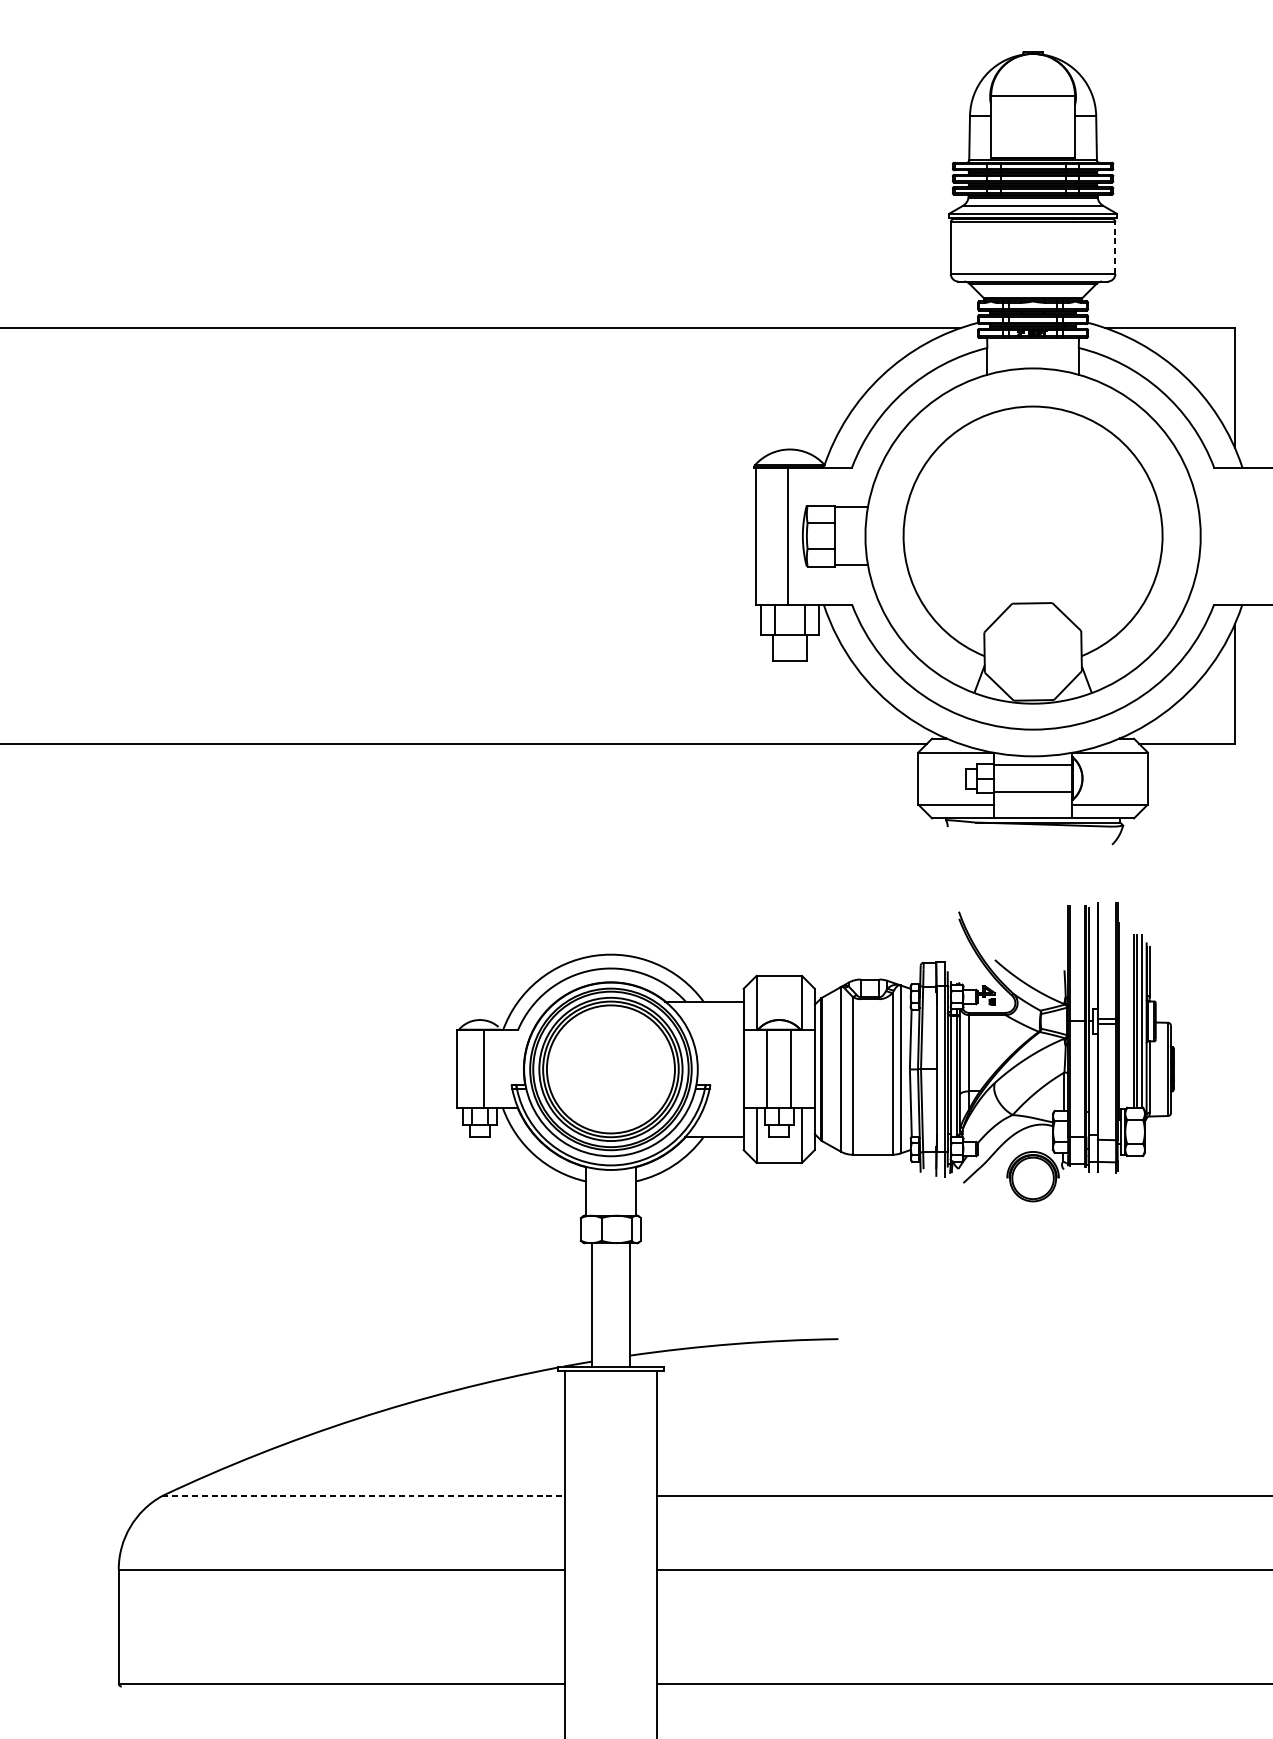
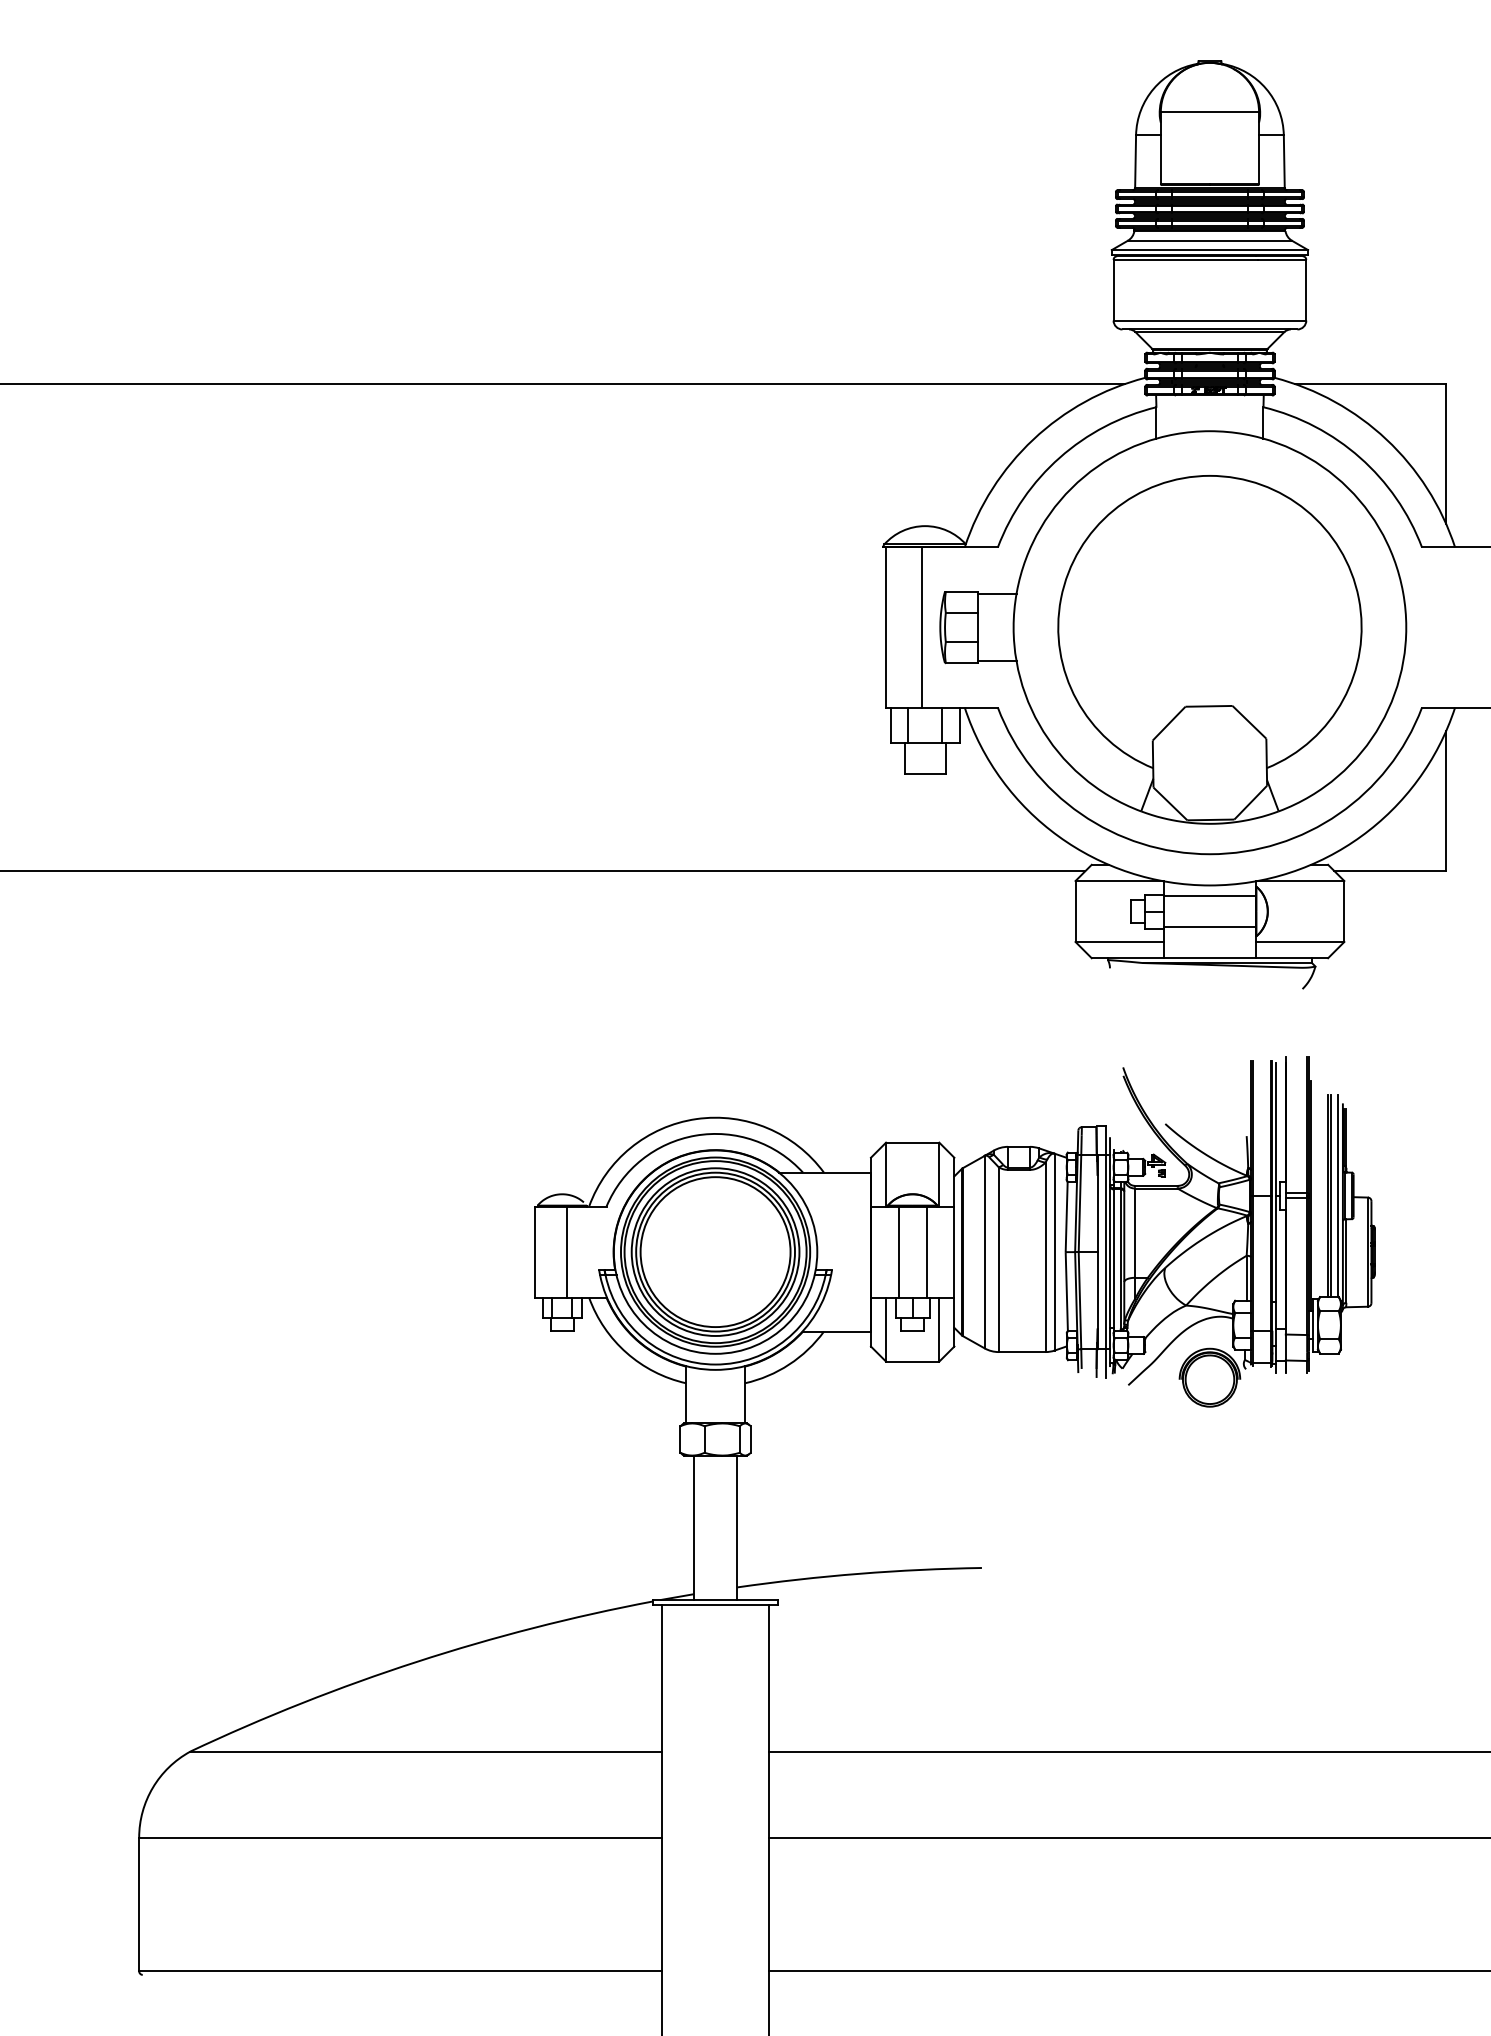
line: (1115, 247) -> (1306, 289), dashed -> solid
line: (364, 1495) -> (426, 1751), dashed -> solid

